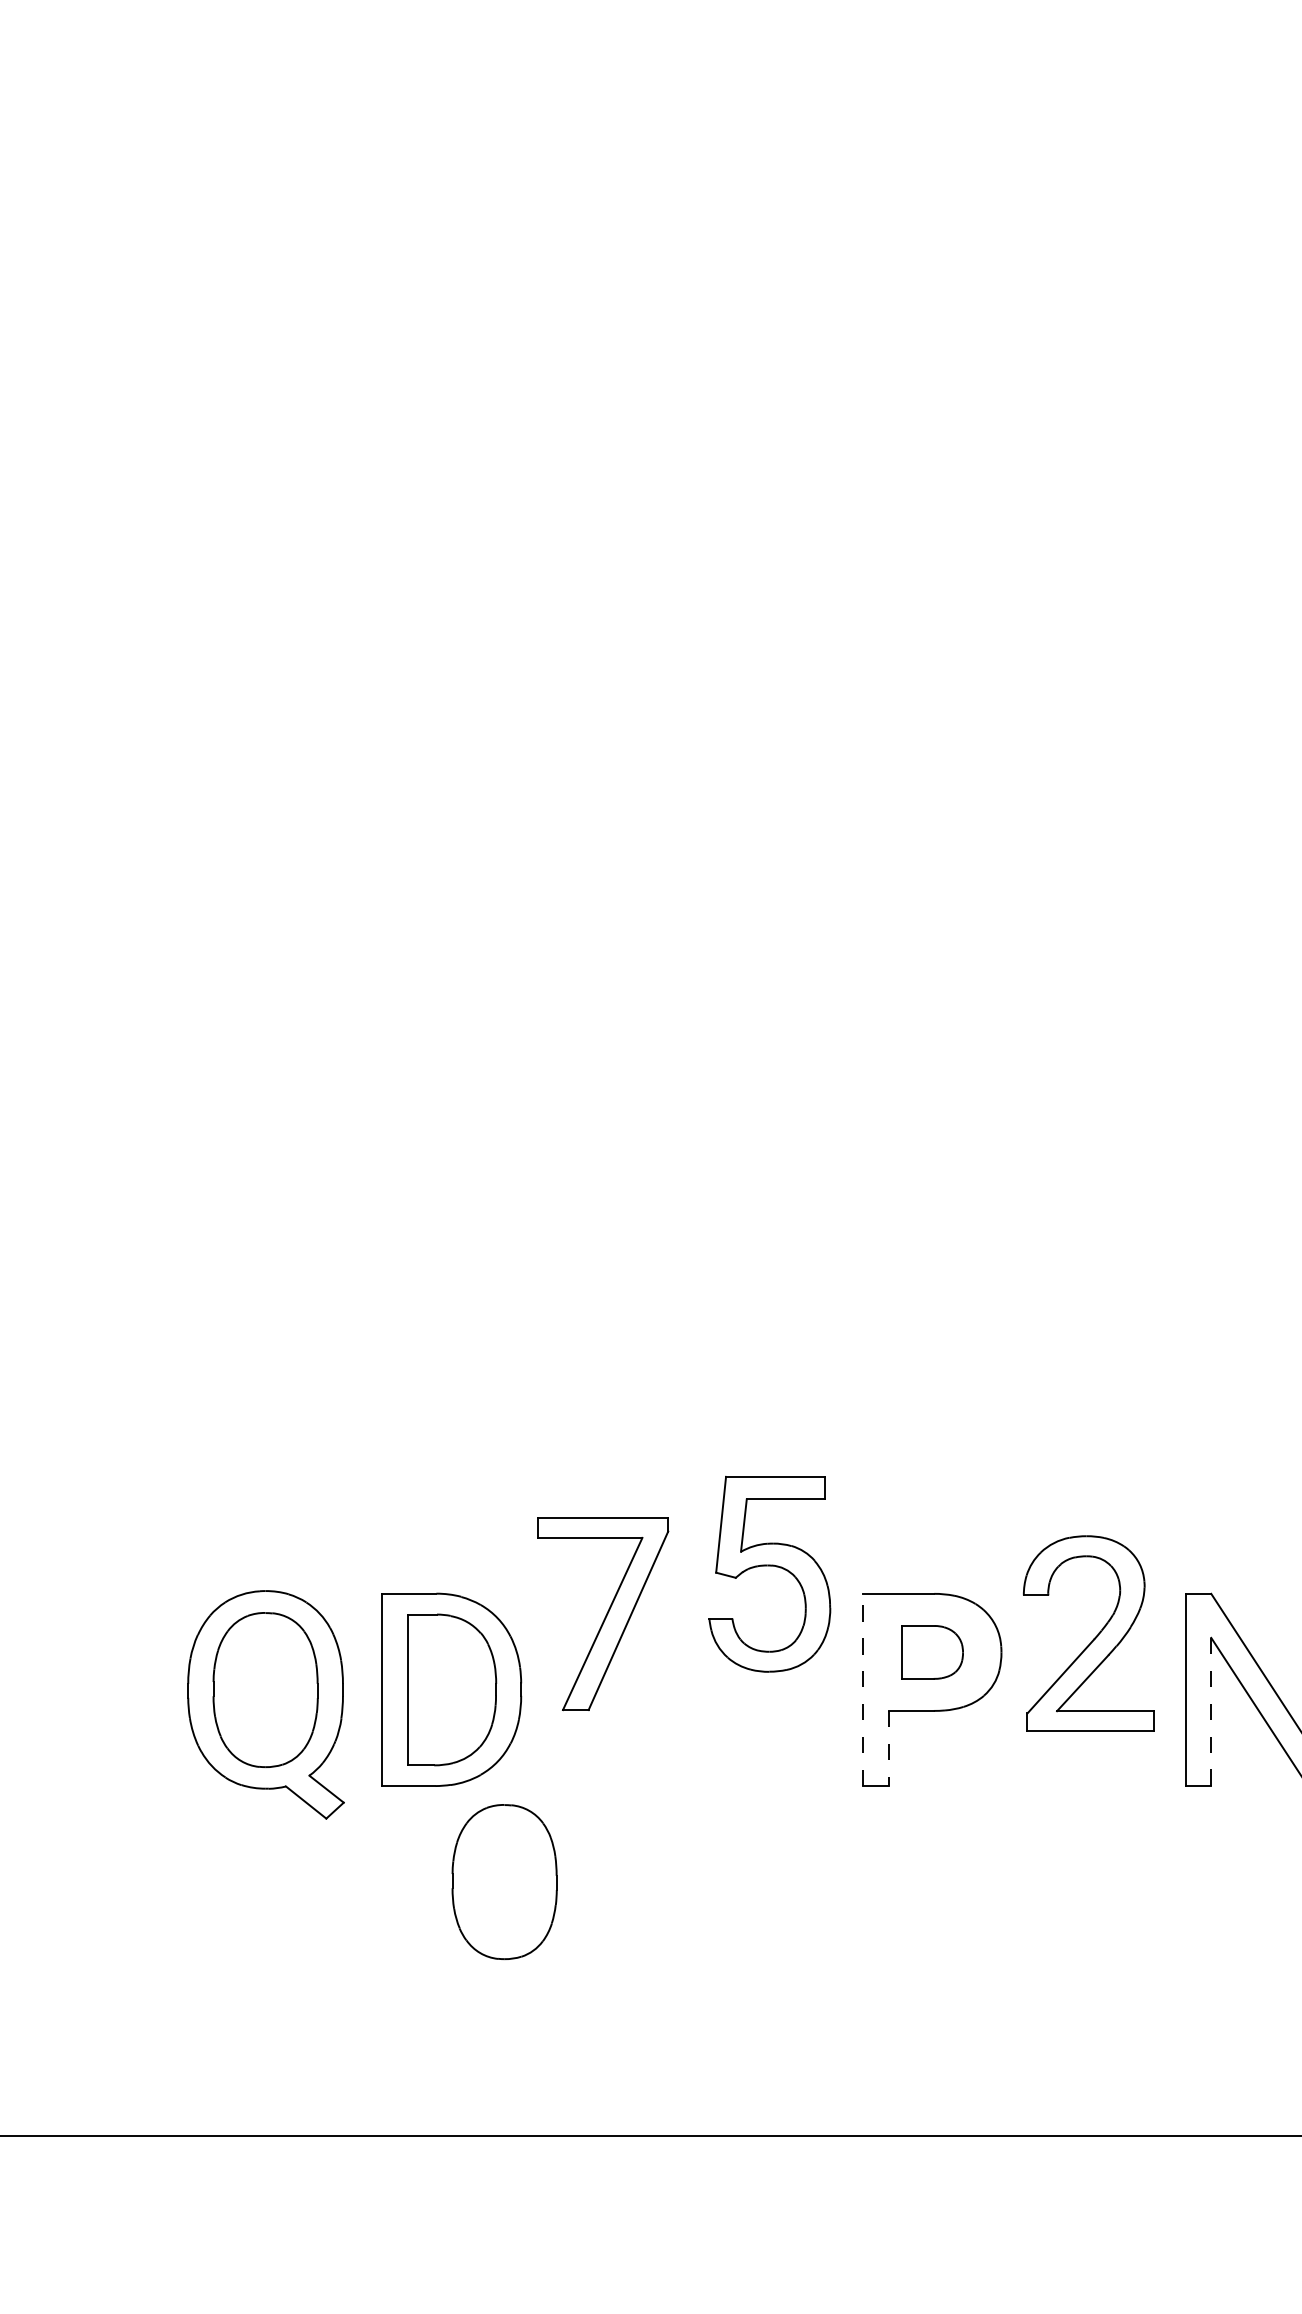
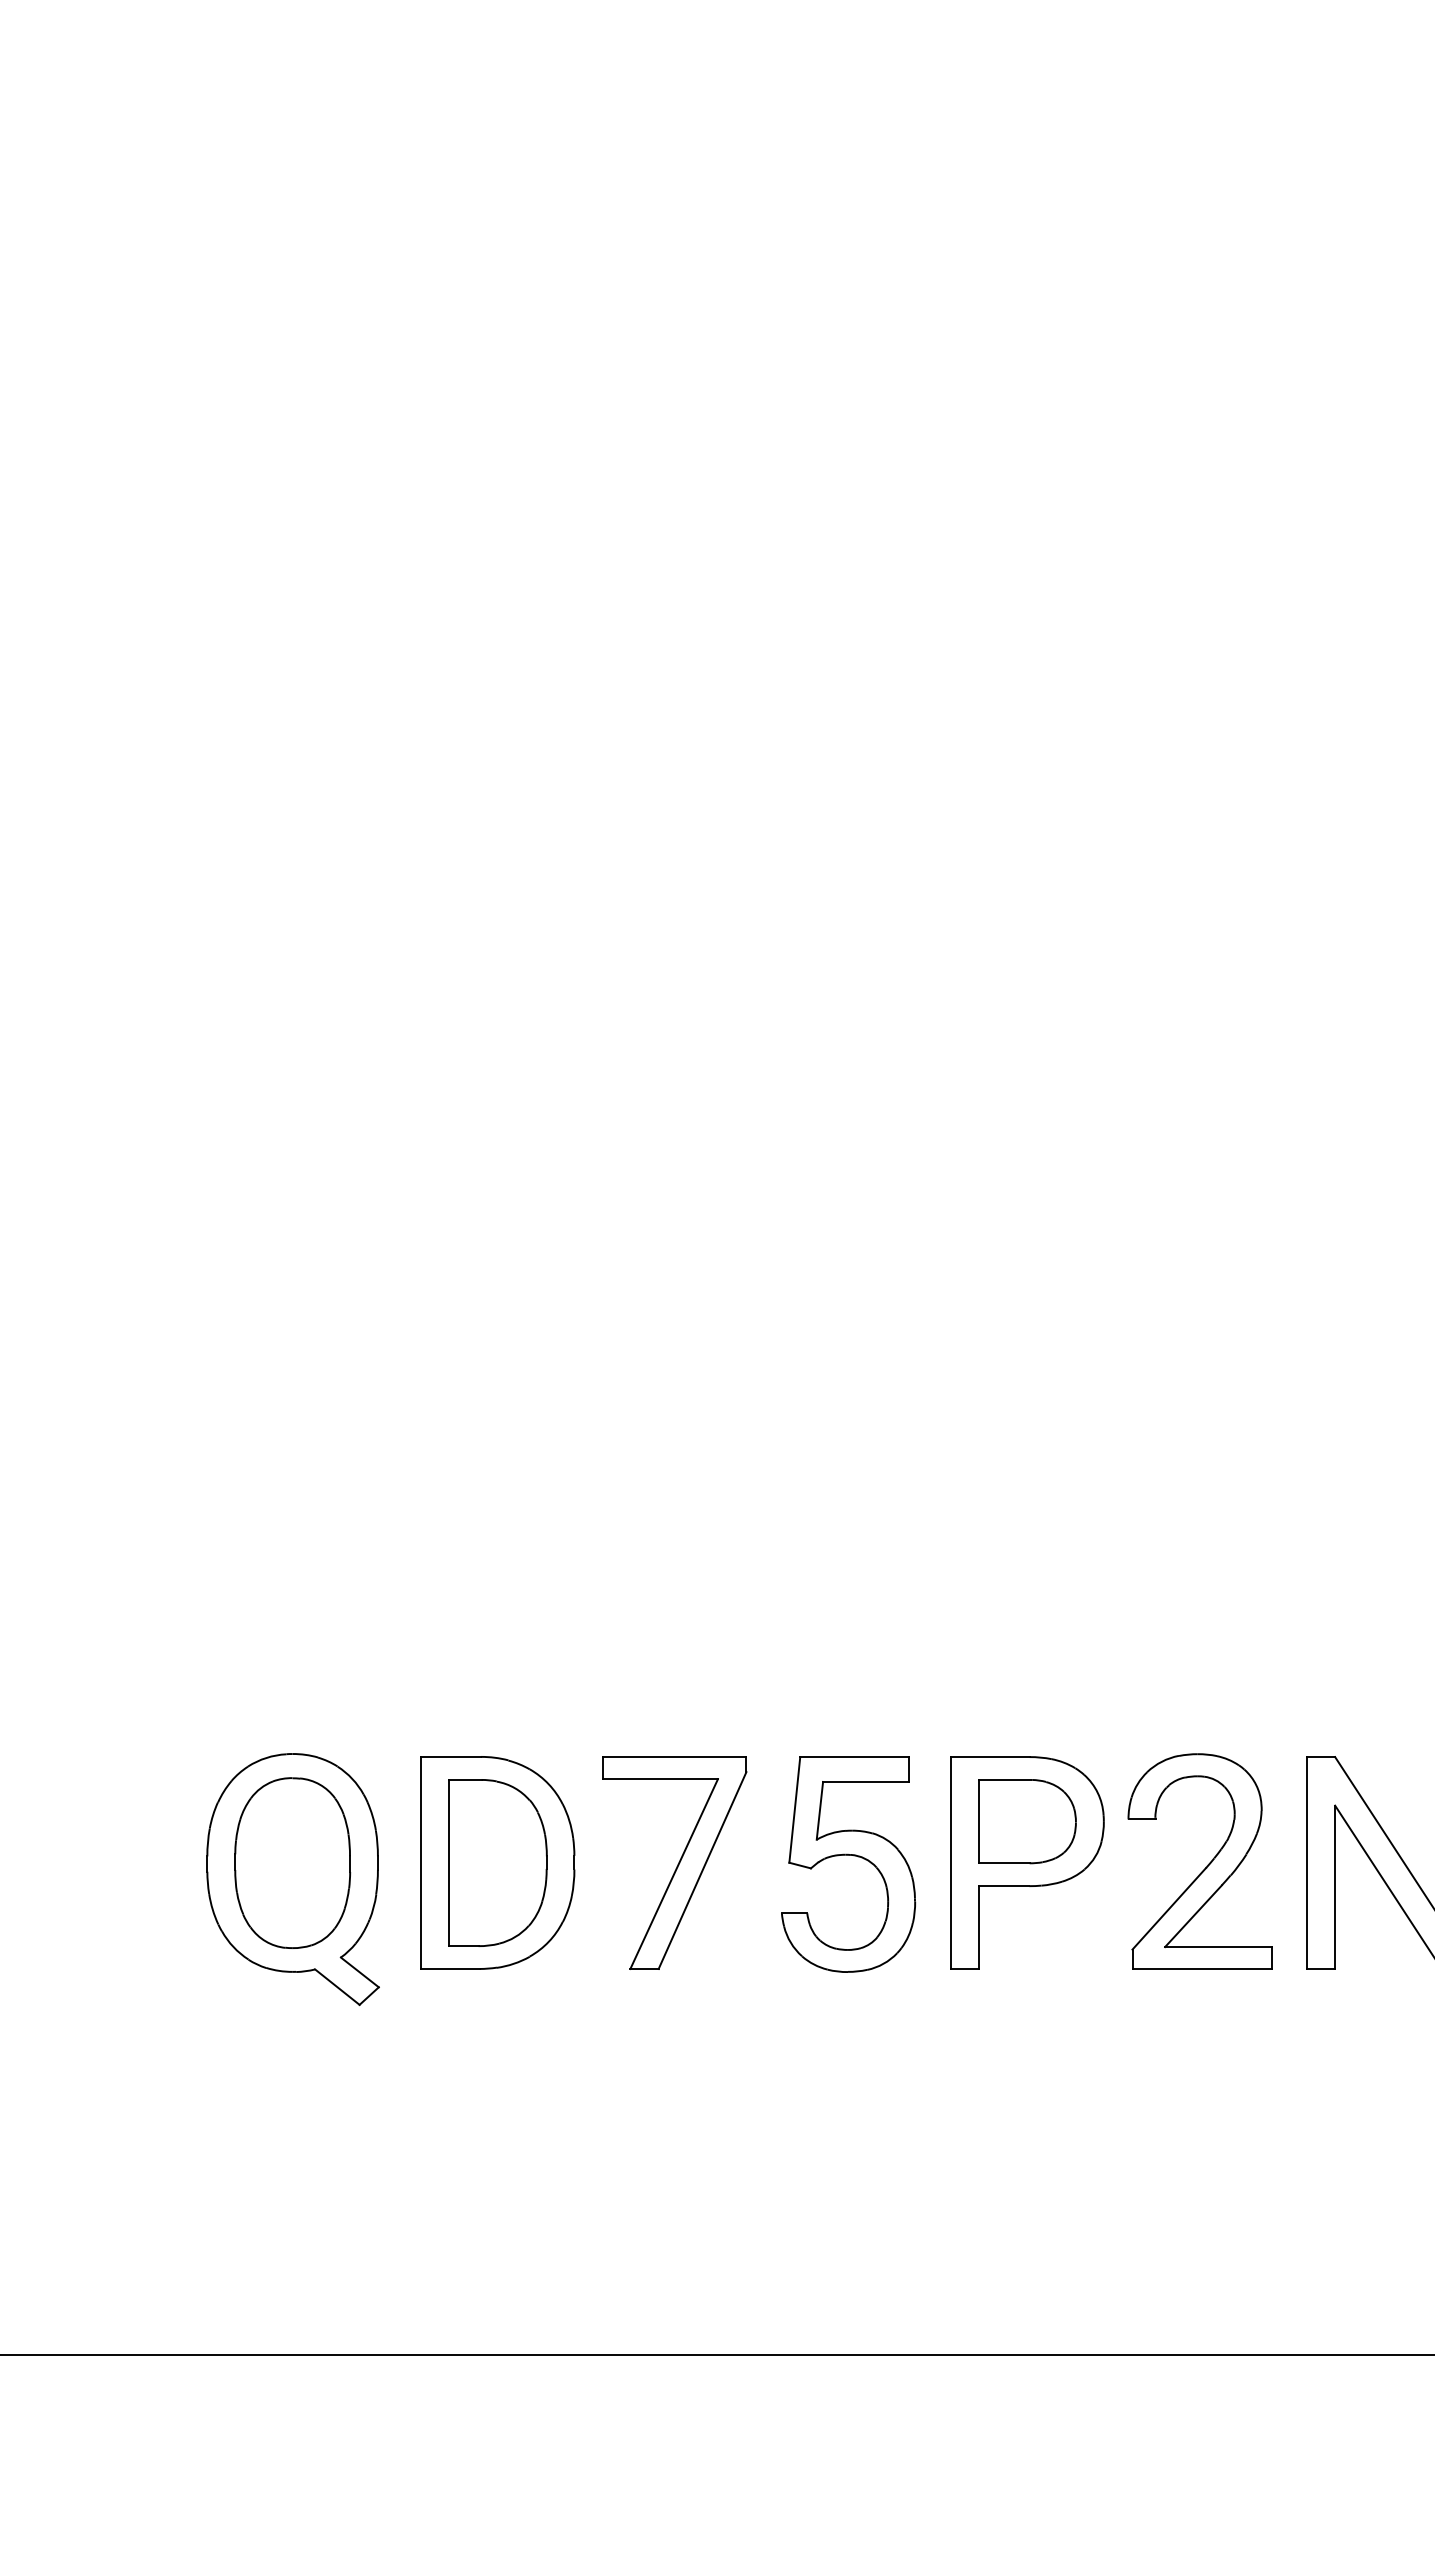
part: (769, 1566) -> (848, 1855), moved
part: (603, 1614) -> (675, 1863), moved
part: (1093, 1638) -> (1205, 1866), moved
part: (932, 1652) -> (1027, 1821), size x1.43
line: (863, 1689) -> (951, 1862), dashed -> solid
line: (1211, 1712) -> (1335, 1887), dashed -> solid
line: (888, 1748) -> (979, 1927), dashed -> solid
part: (504, 1881) -> (555, 2074), removed

